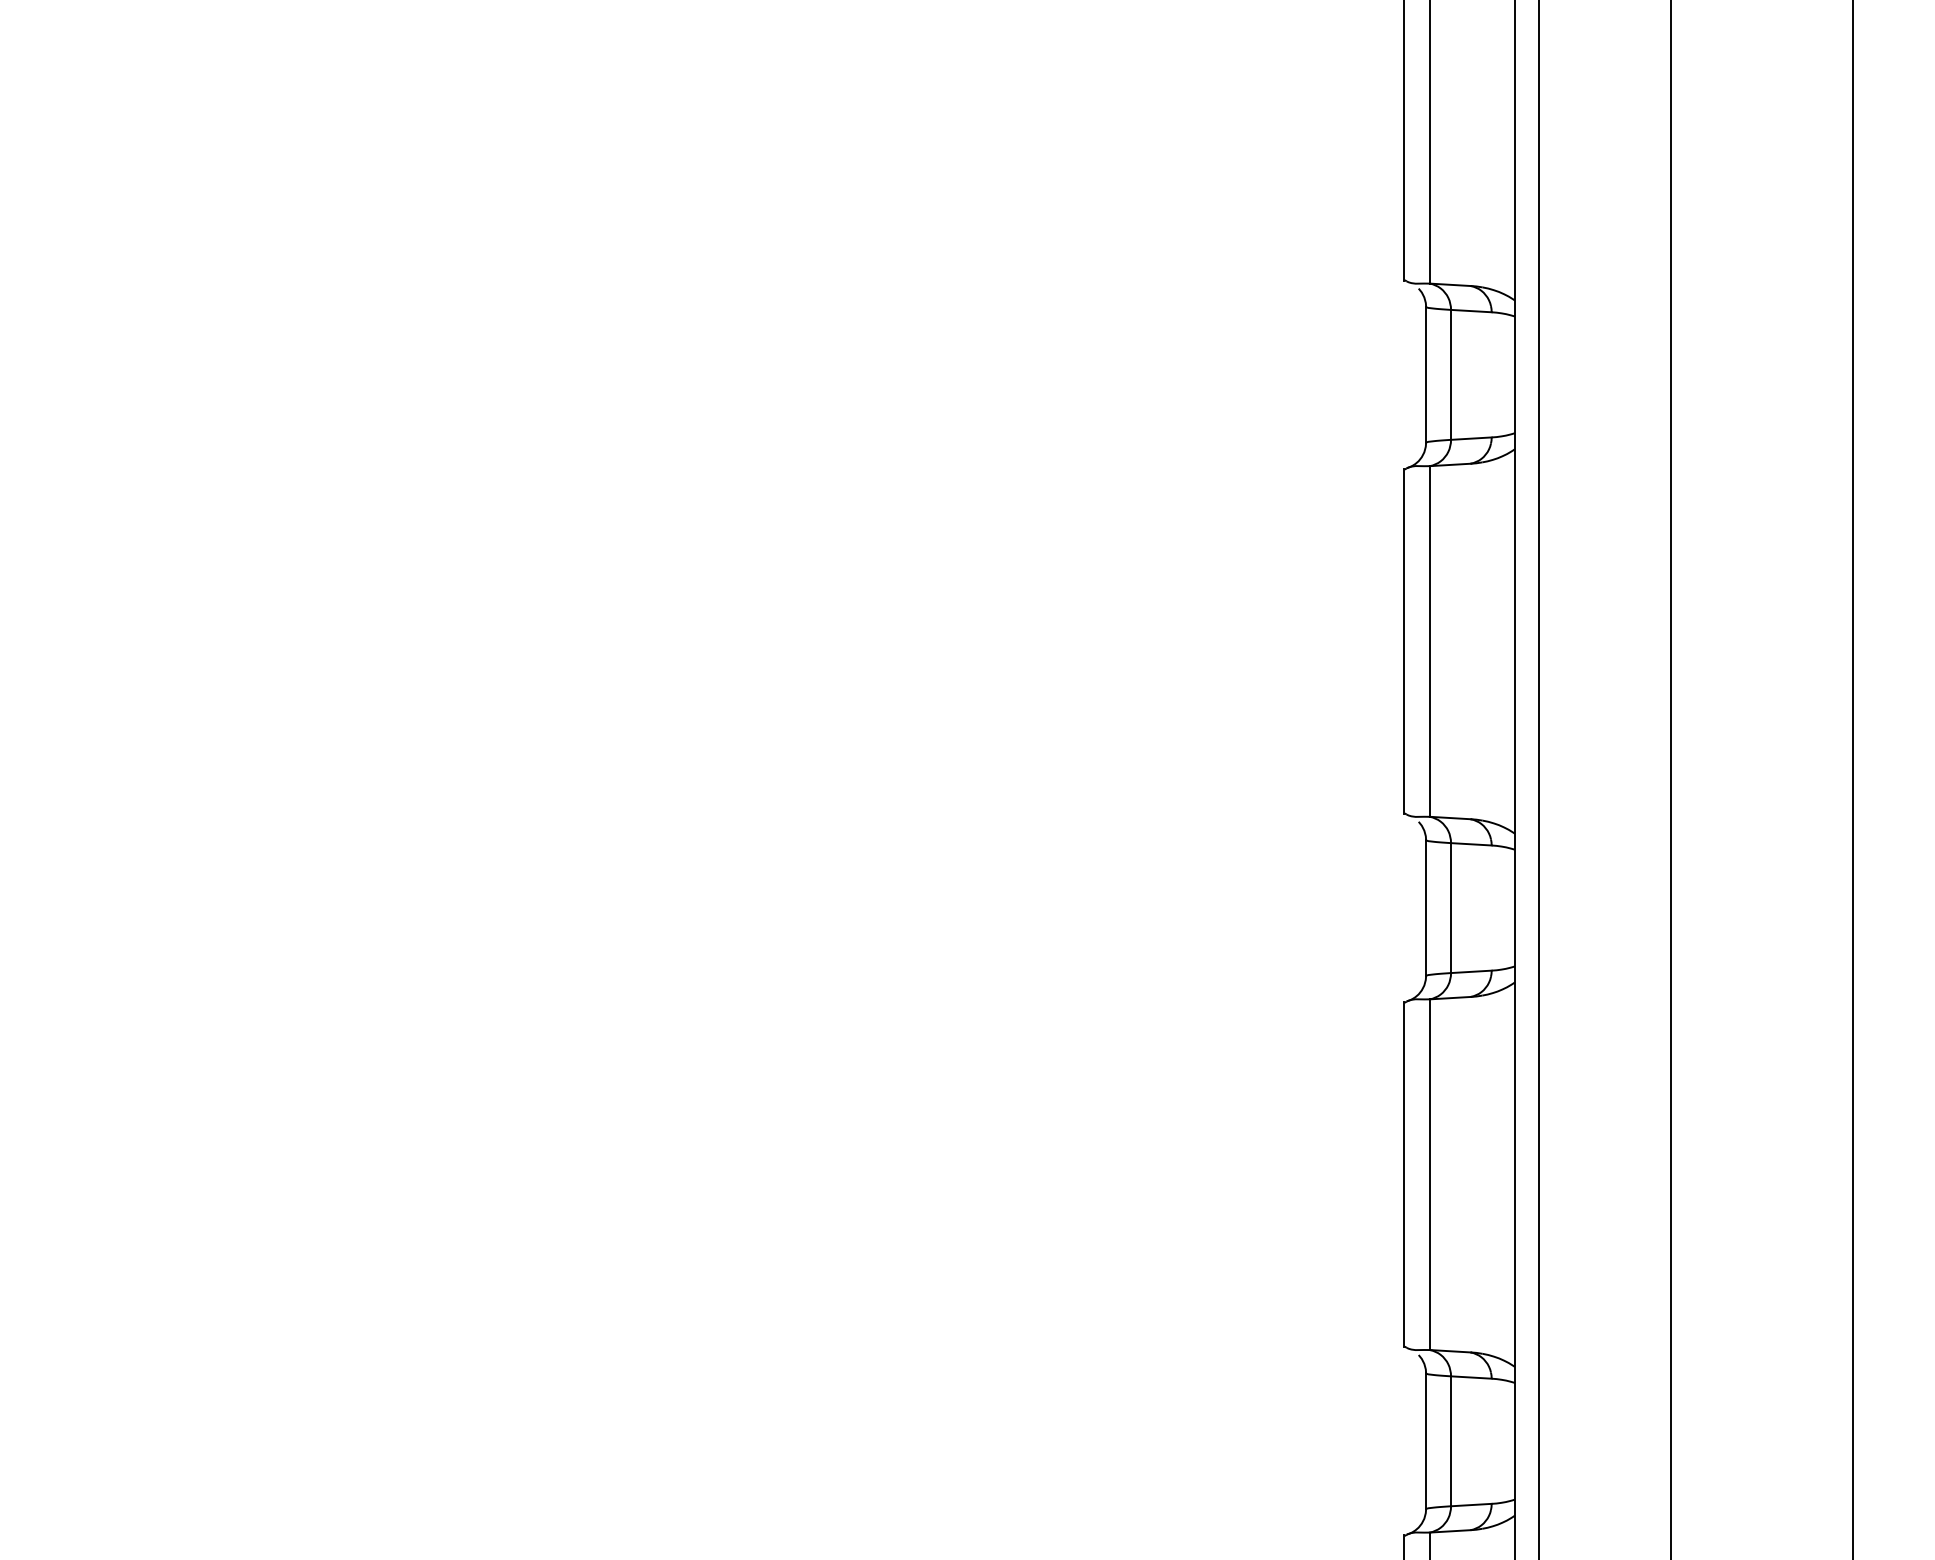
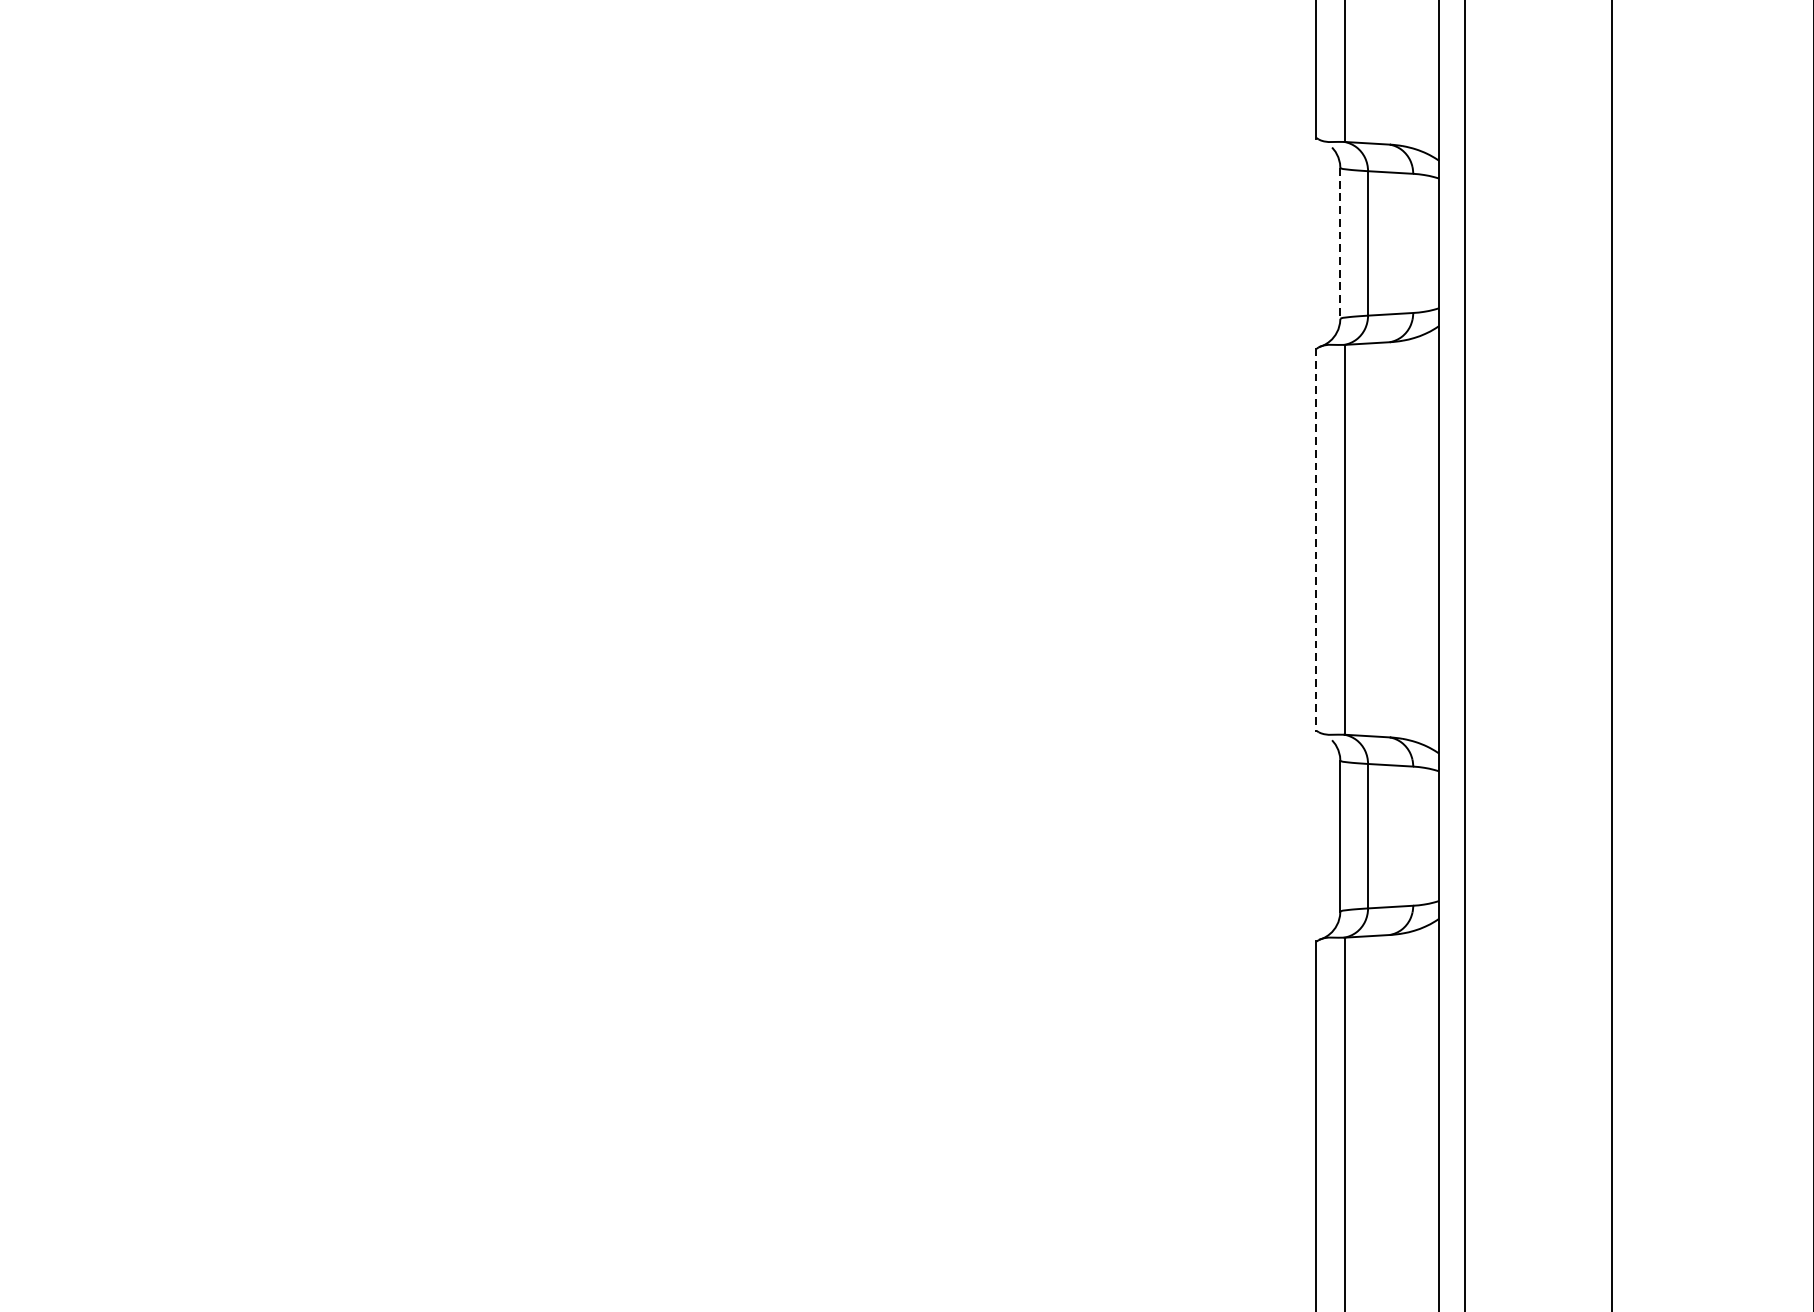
line: (1426, 374) -> (1340, 243), solid -> dashed
line: (1403, 641) -> (1315, 539), solid -> dashed

